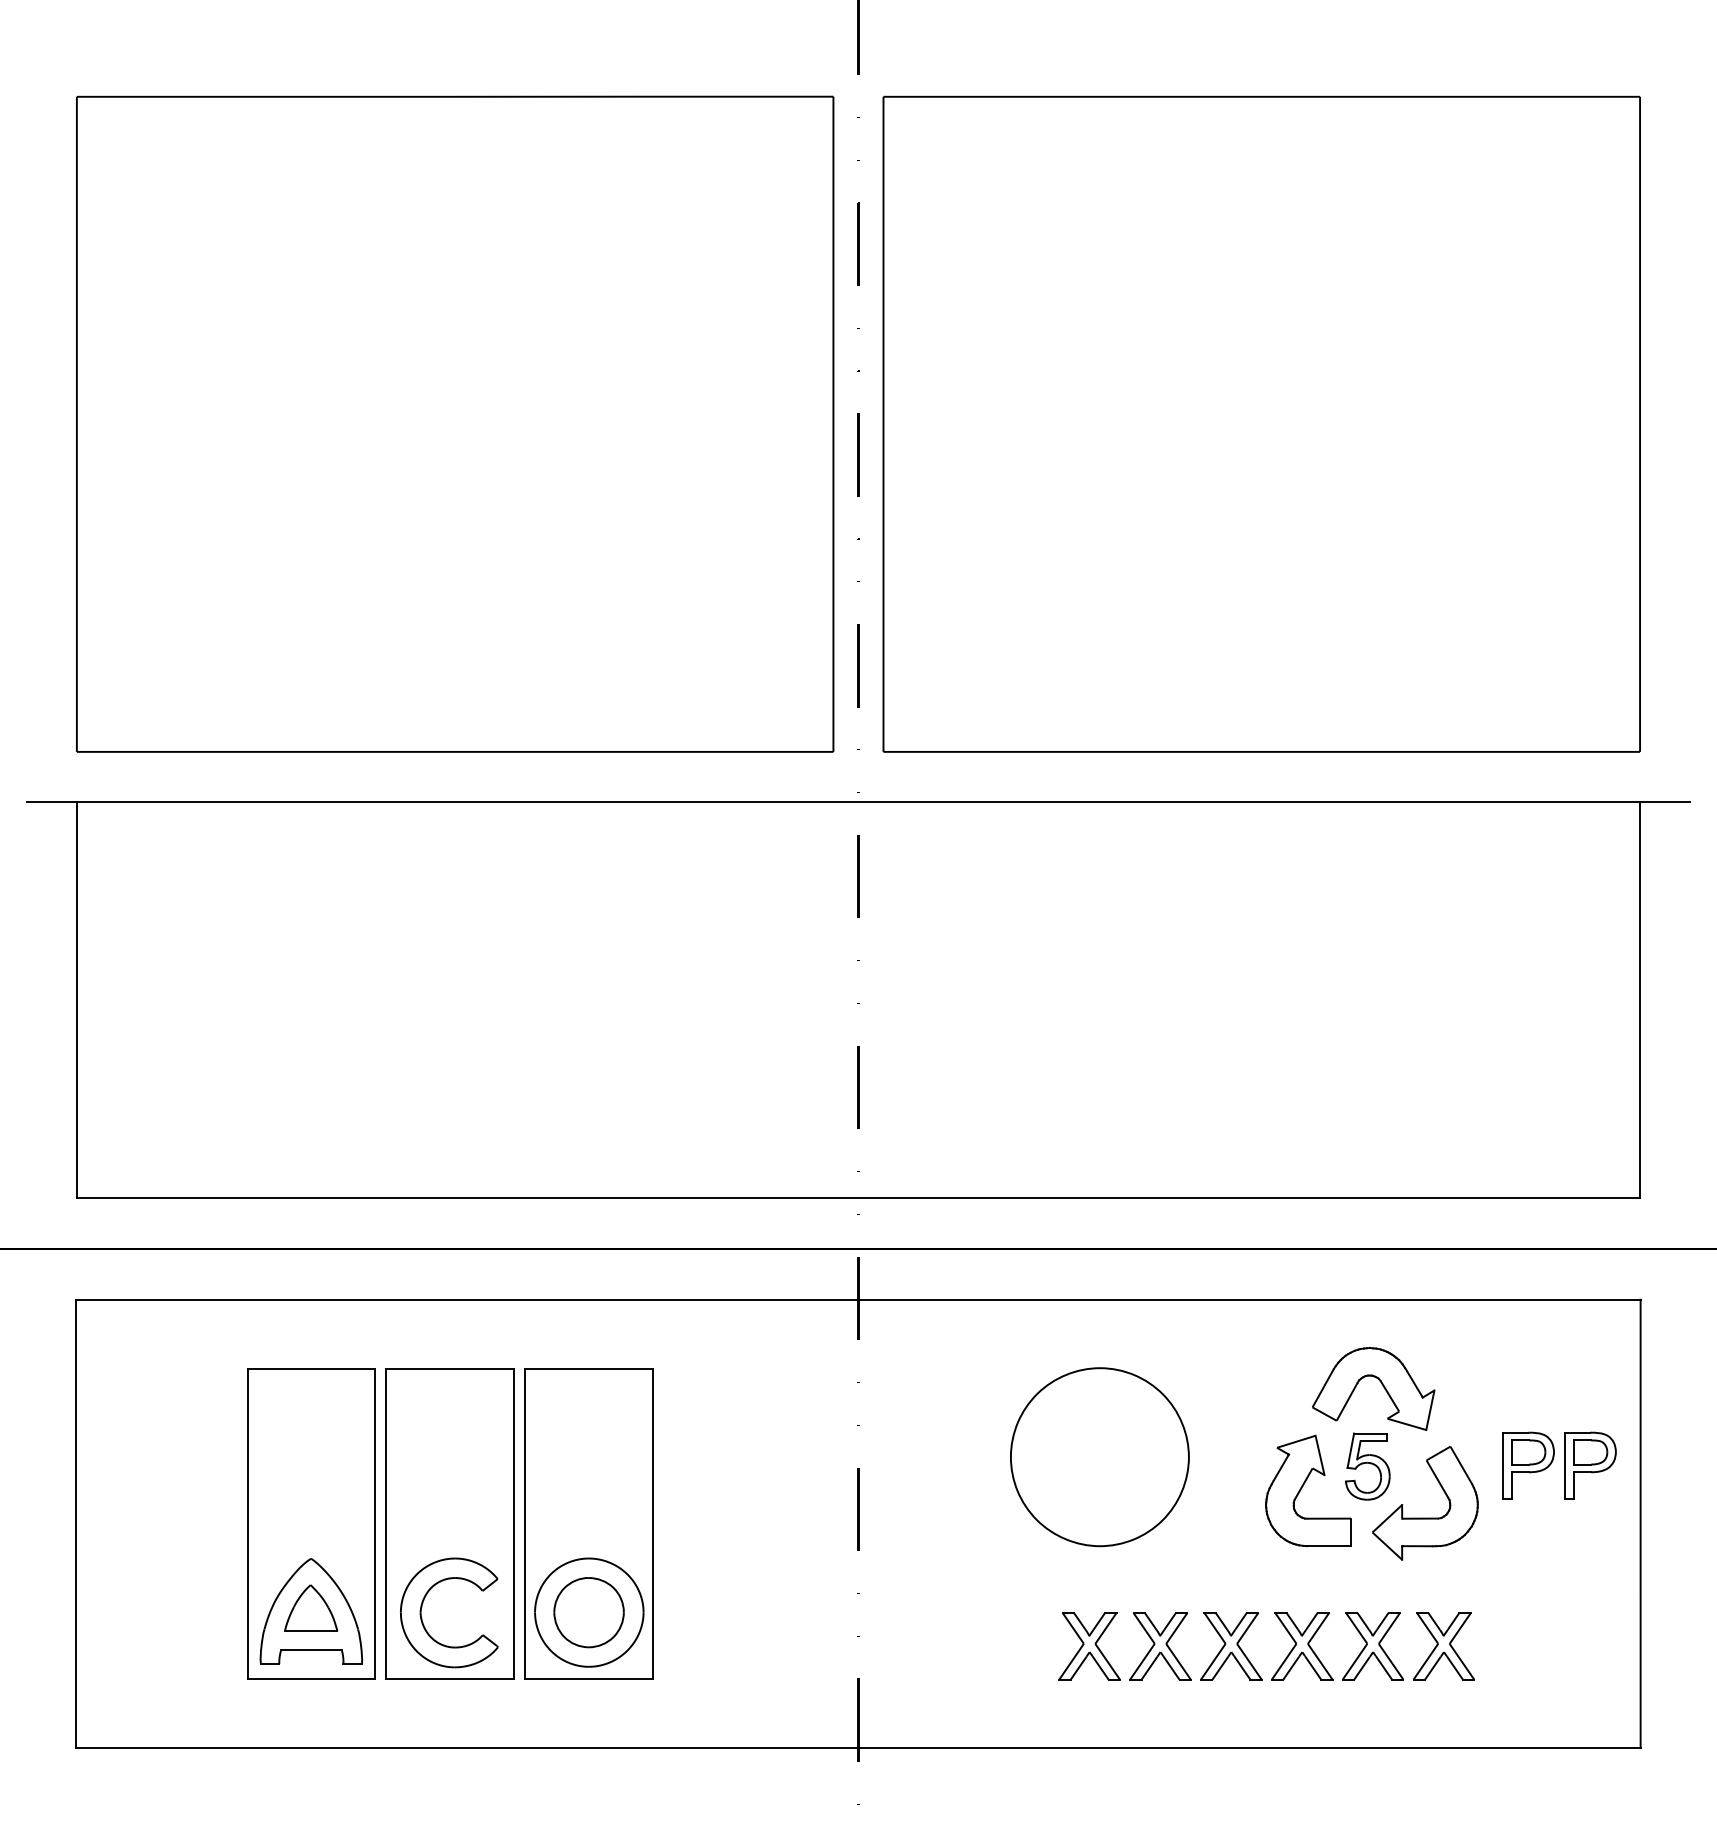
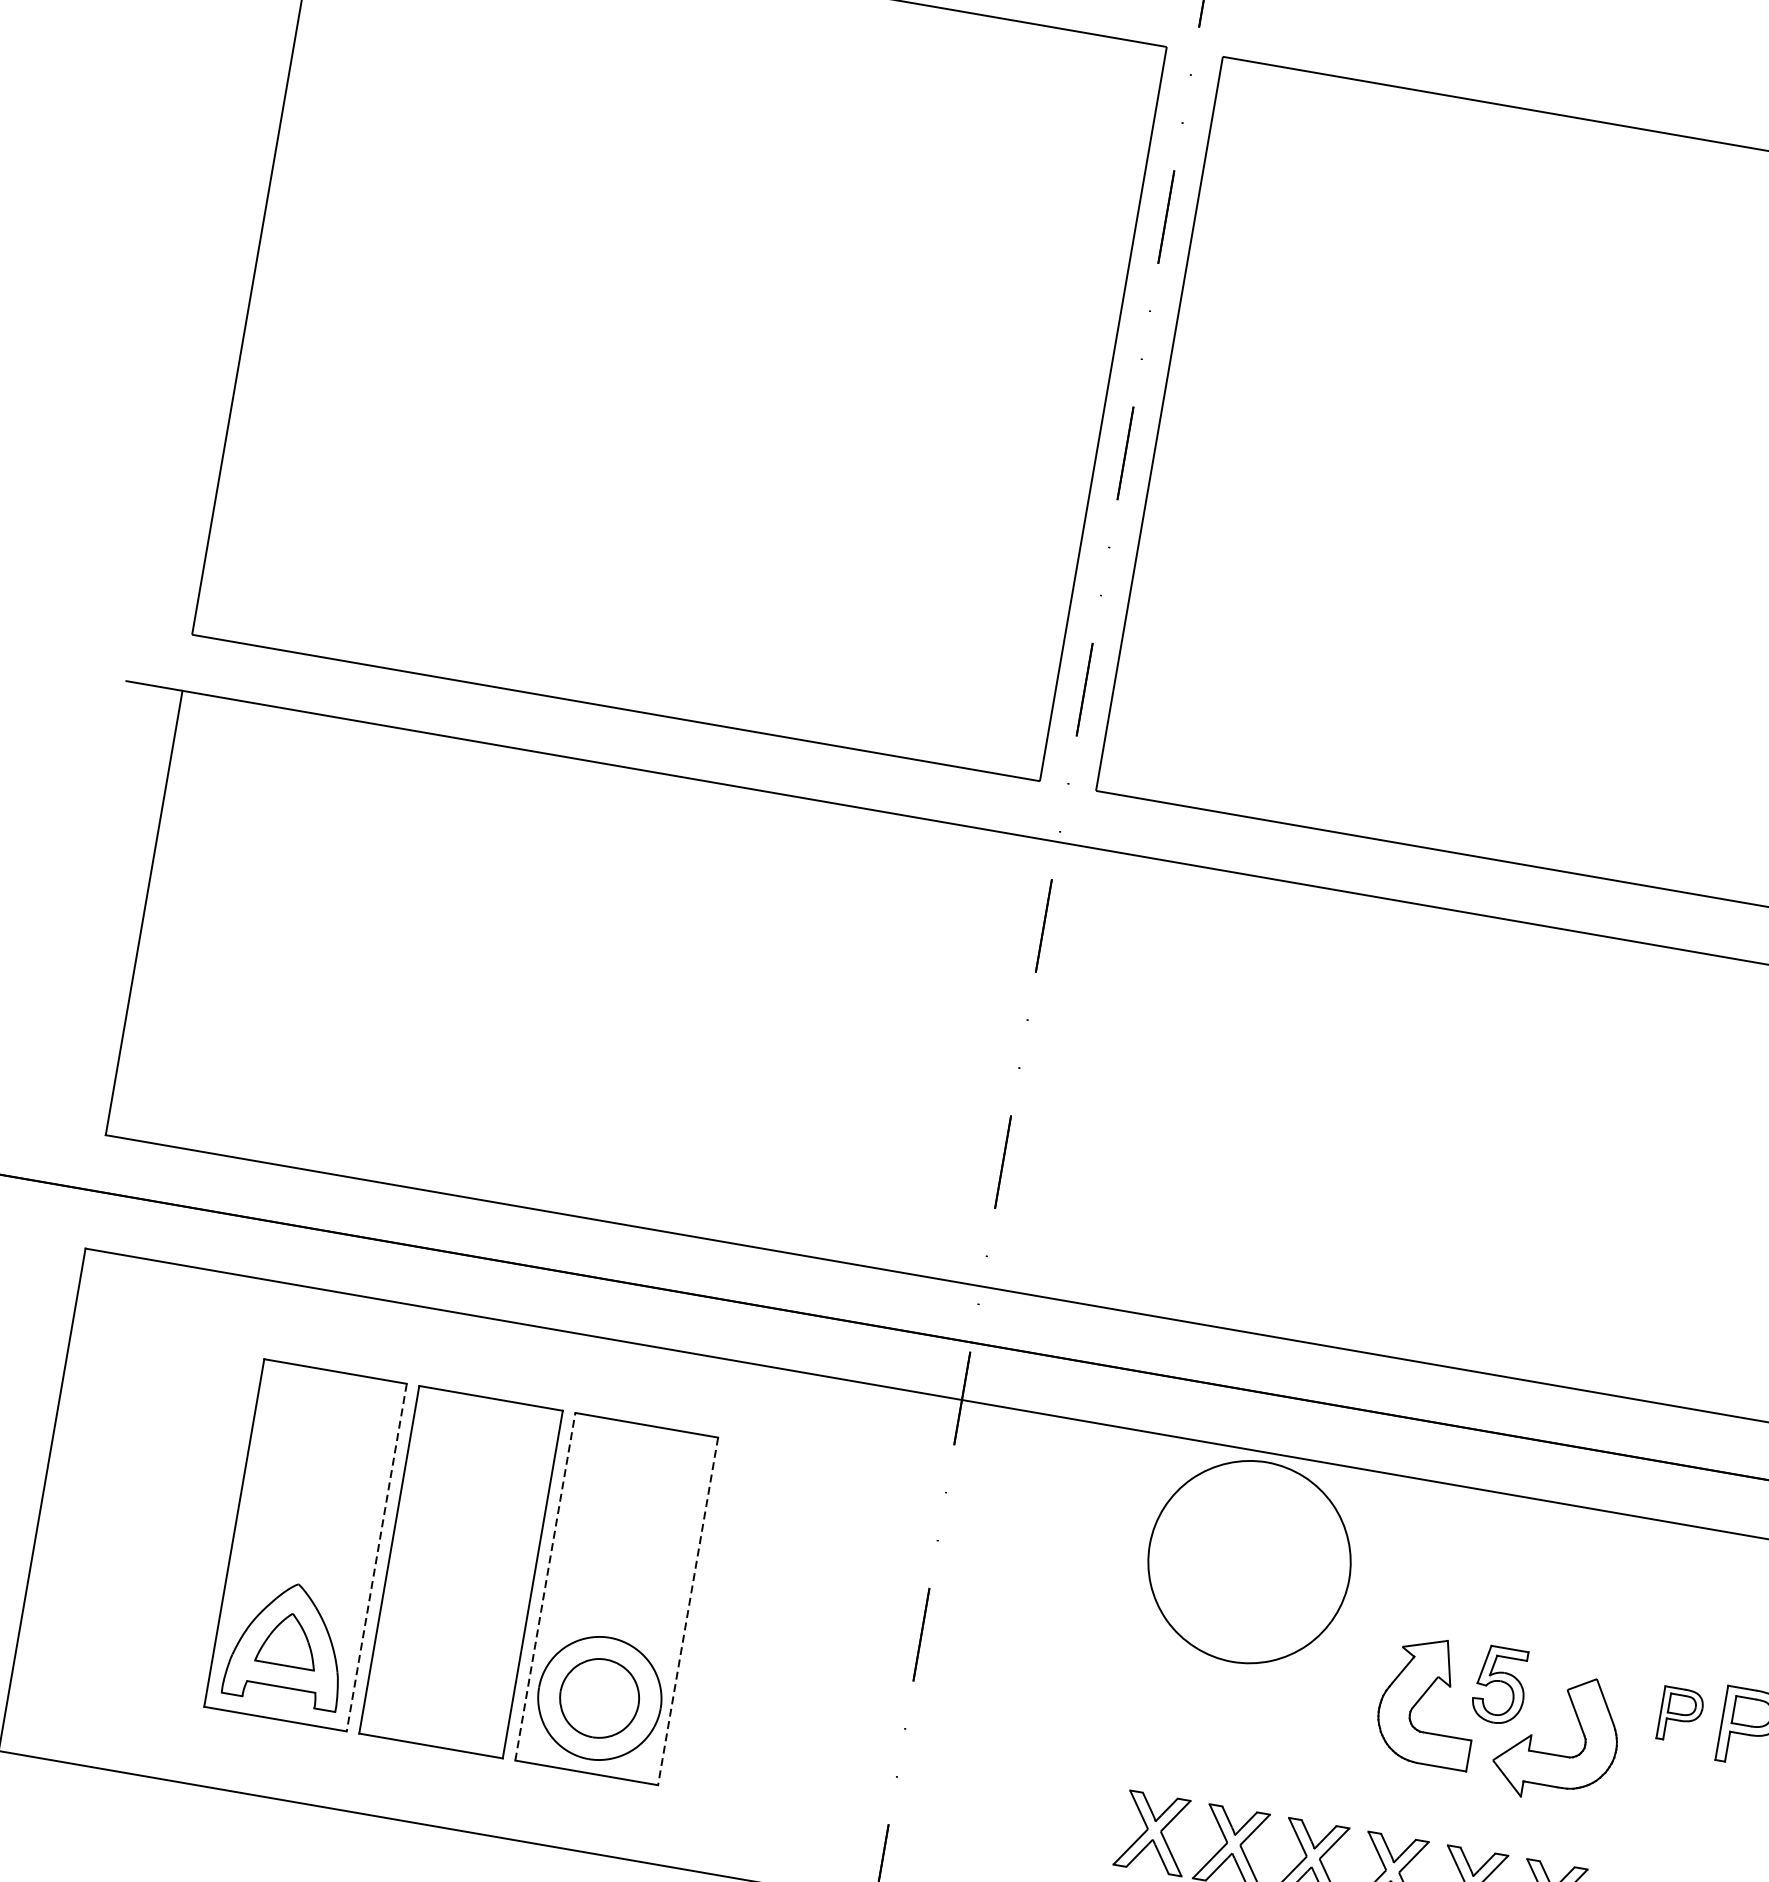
part: (1381, 1384) -> (1531, 1596), removed
part: (1099, 1457) -> (1249, 1562), moved
part: (1528, 1465) -> (1680, 1715), size x0.7
line: (525, 1523) -> (545, 1586), solid -> dashed
line: (374, 1524) -> (376, 1558), solid -> dashed
line: (652, 1524) -> (687, 1611), solid -> dashed
part: (422, 1607) -> (413, 1660), removed

